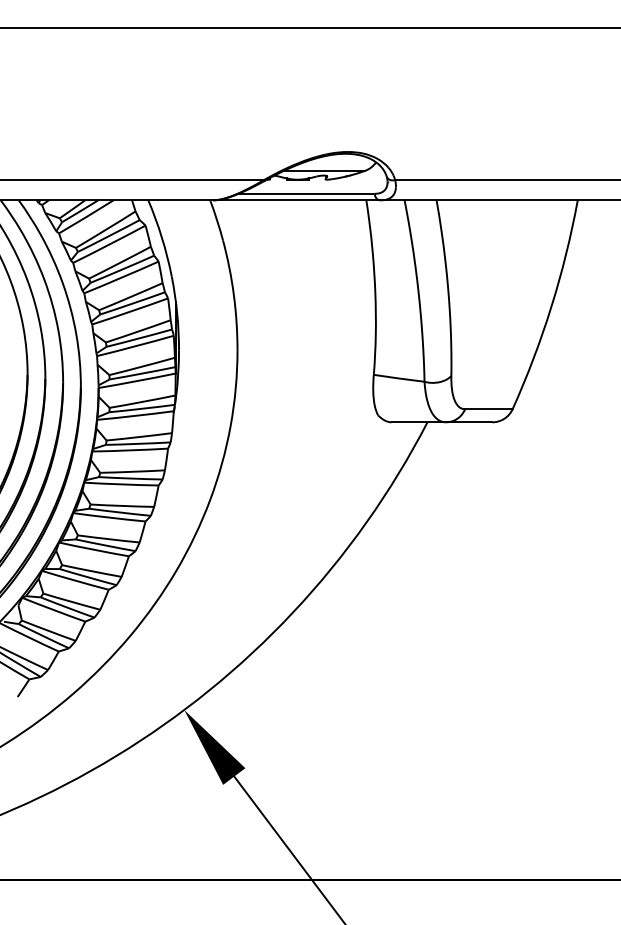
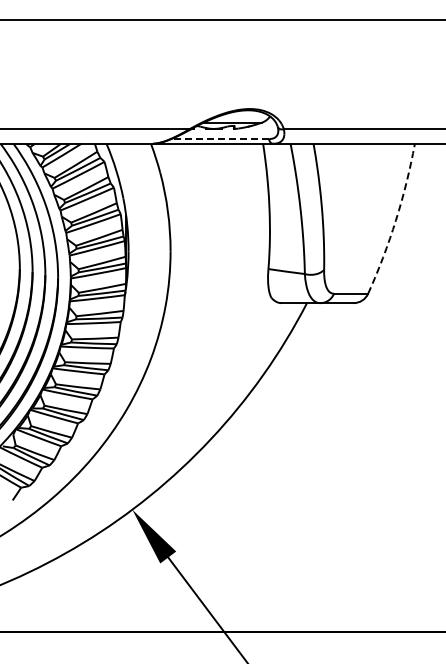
line: (307, 194) -> (220, 139), solid -> dashed
arc: (552, 307) -> (396, 220), solid -> dashed

